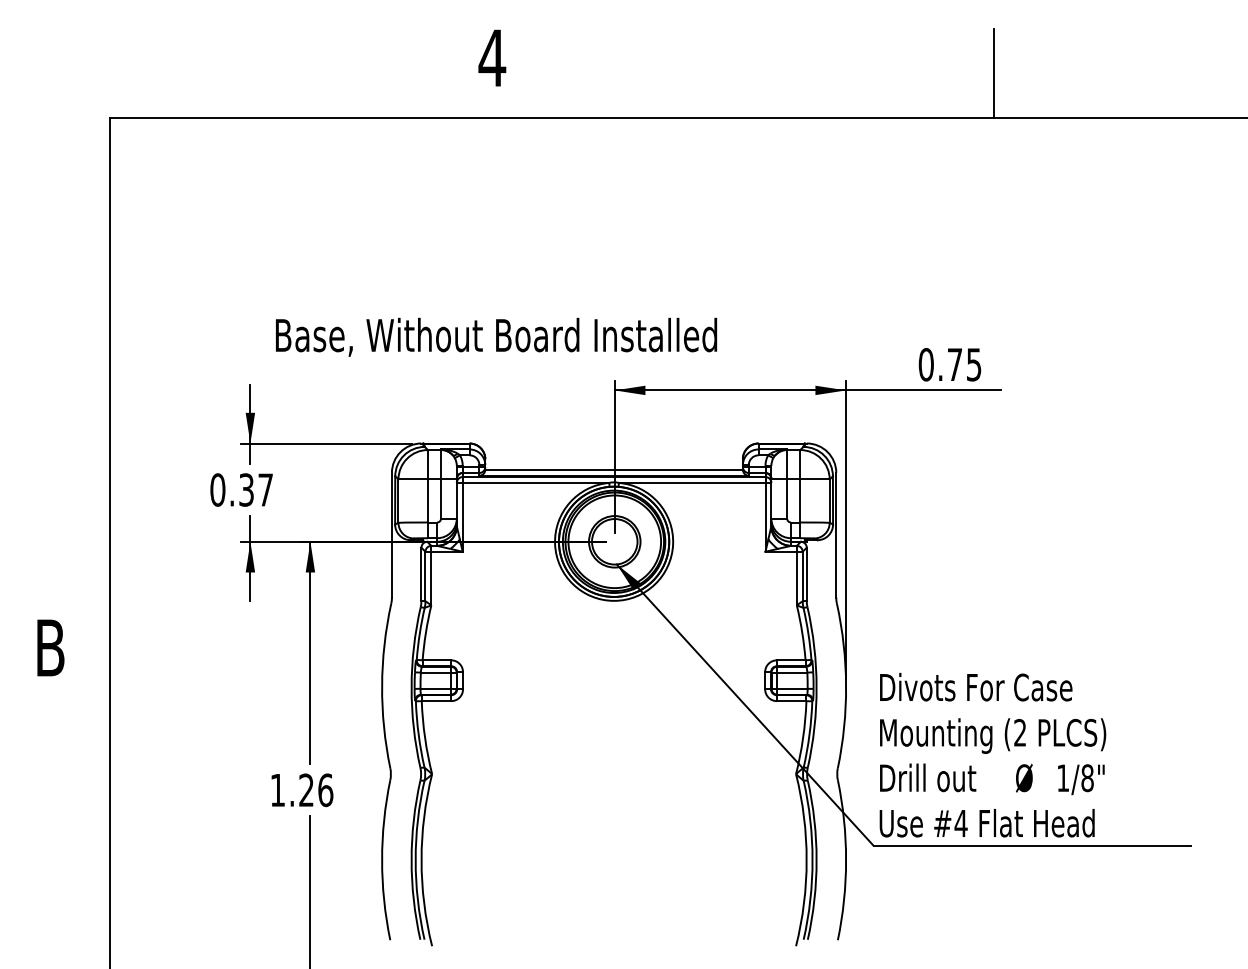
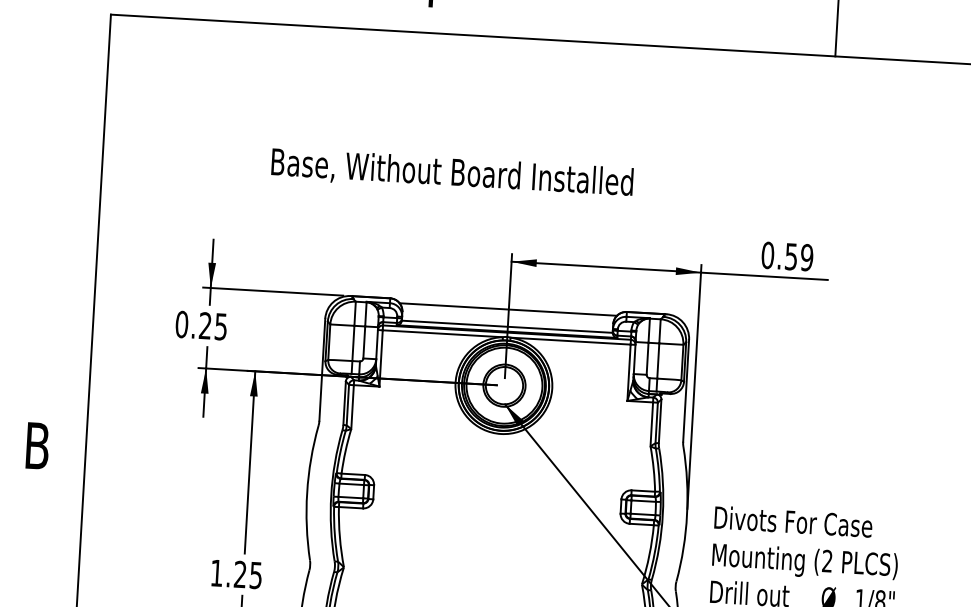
text: (496, 336) -> (452, 172), moved
text: (964, 364) -> (799, 257), 0.75 -> 0.59
line: (613, 448) -> (507, 309), added
text: (255, 489) -> (212, 325), 0.37 -> 0.25
text: (325, 790) -> (255, 575), 1.26 -> 1.25

